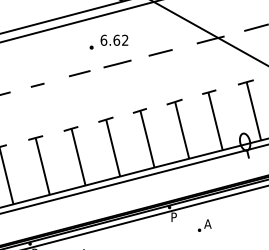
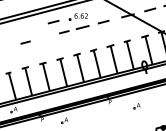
line: (57, 53) -> (53, 22), added
line: (36, 84) -> (43, 37), removed
part: (203, 226) -> (136, 106), moved

